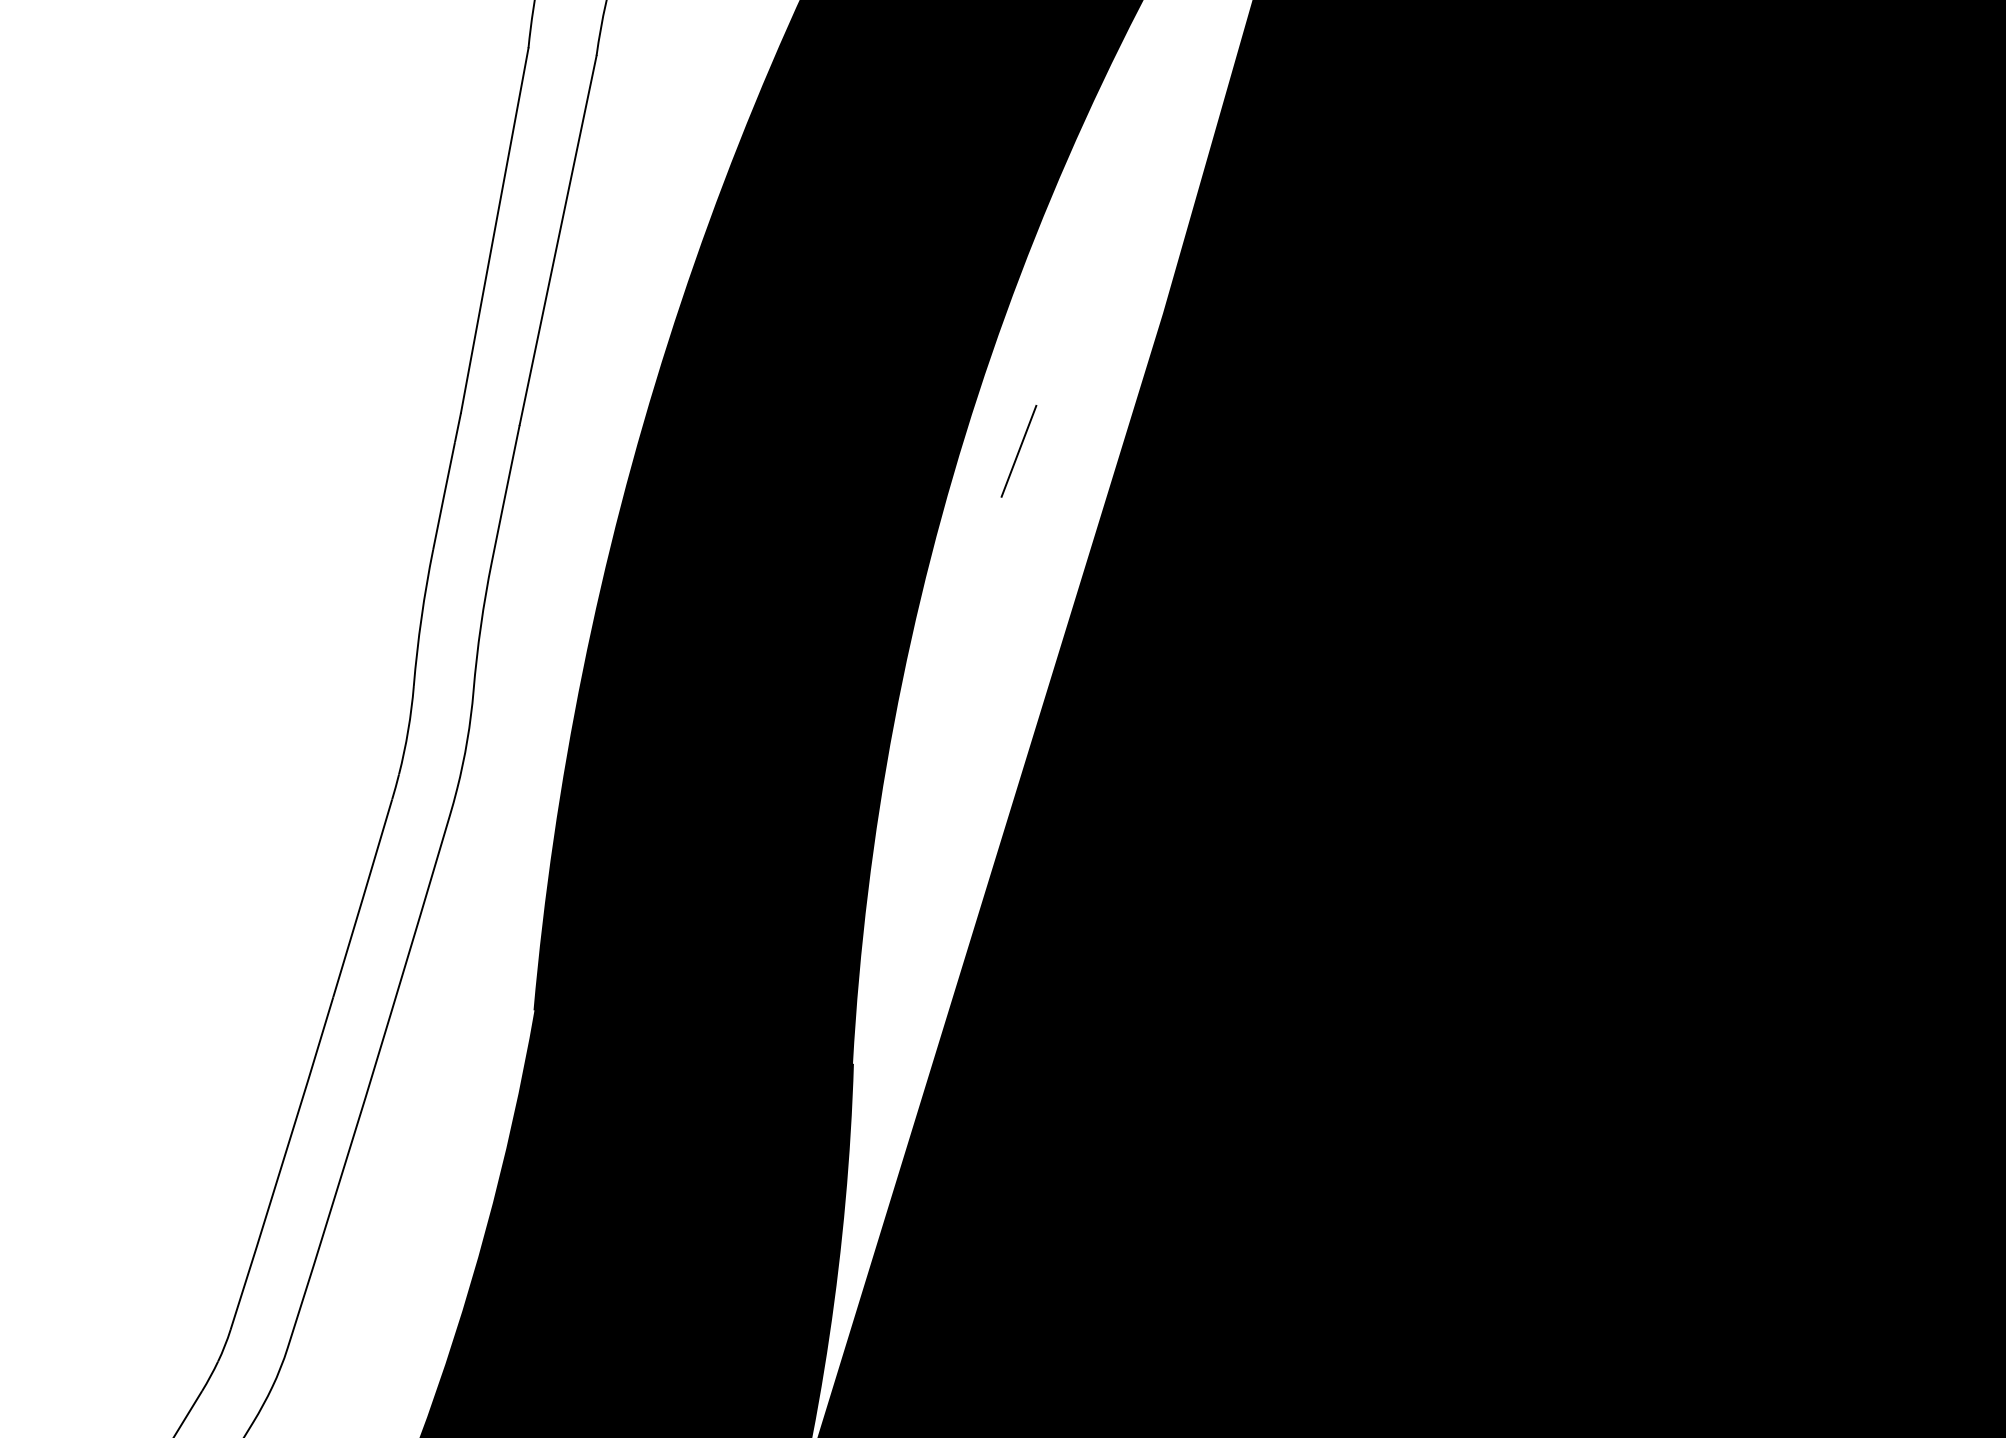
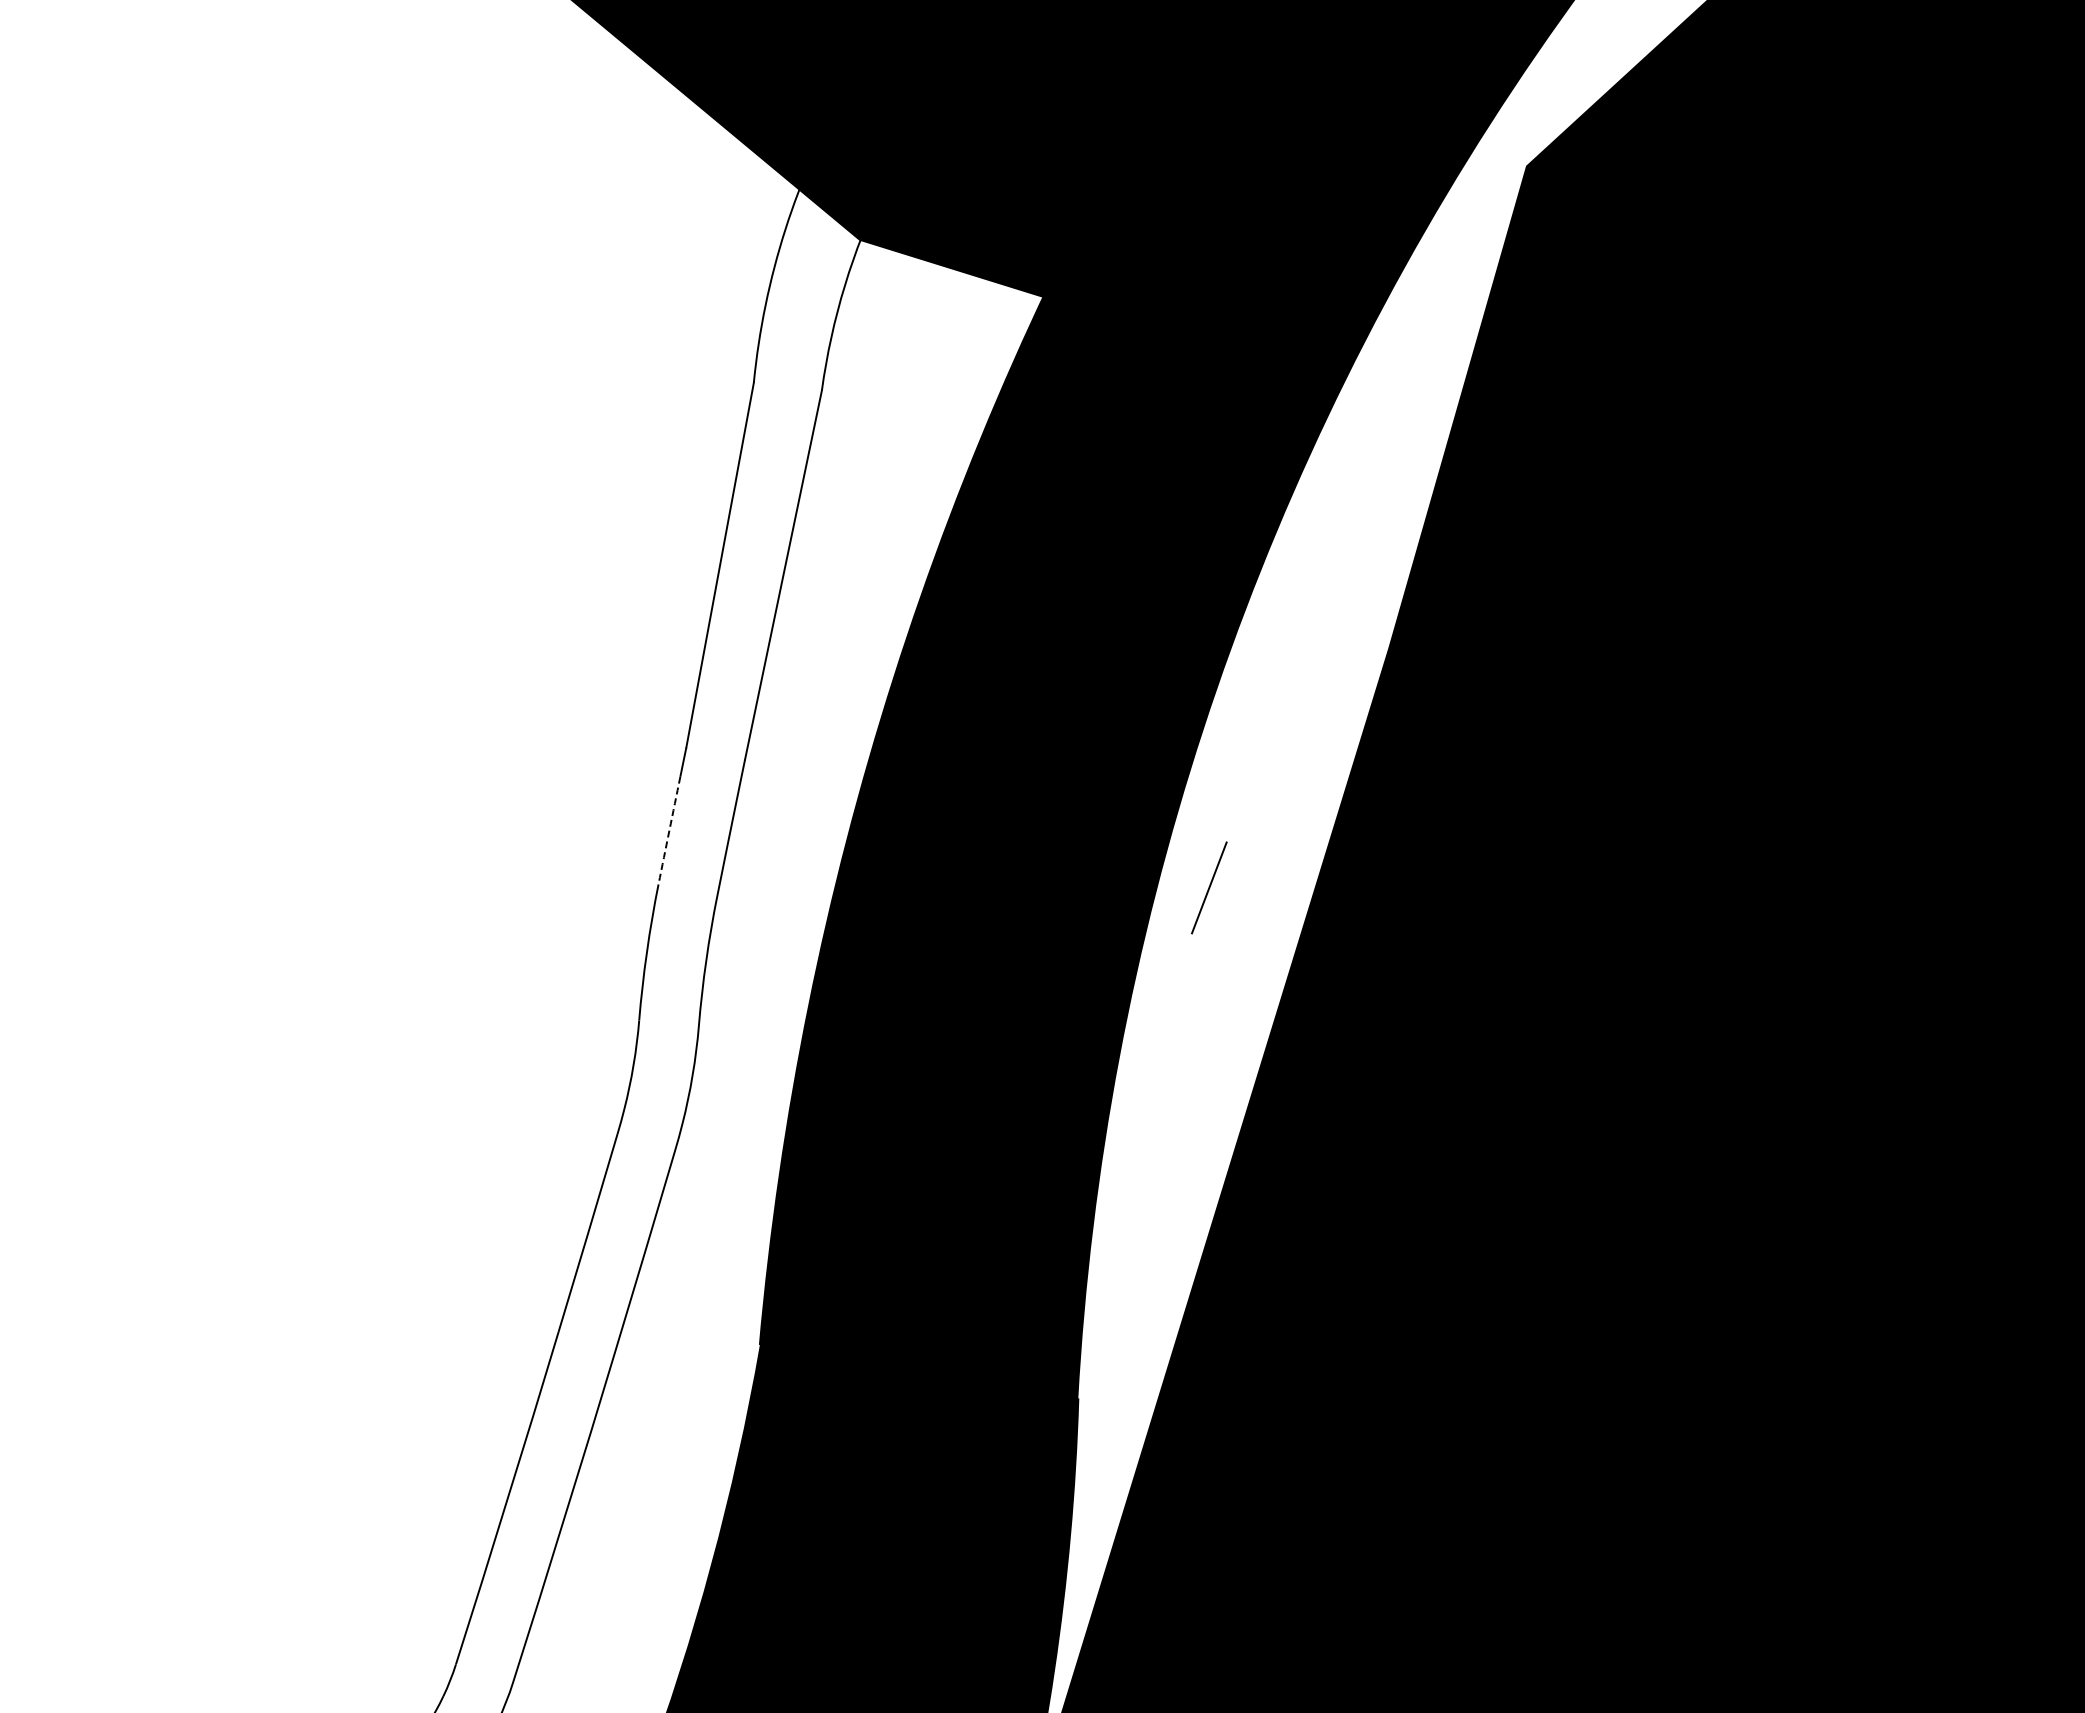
line: (1019, 450) -> (1209, 887), moved
arc: (444, 495) -> (669, 830), solid -> dashed

